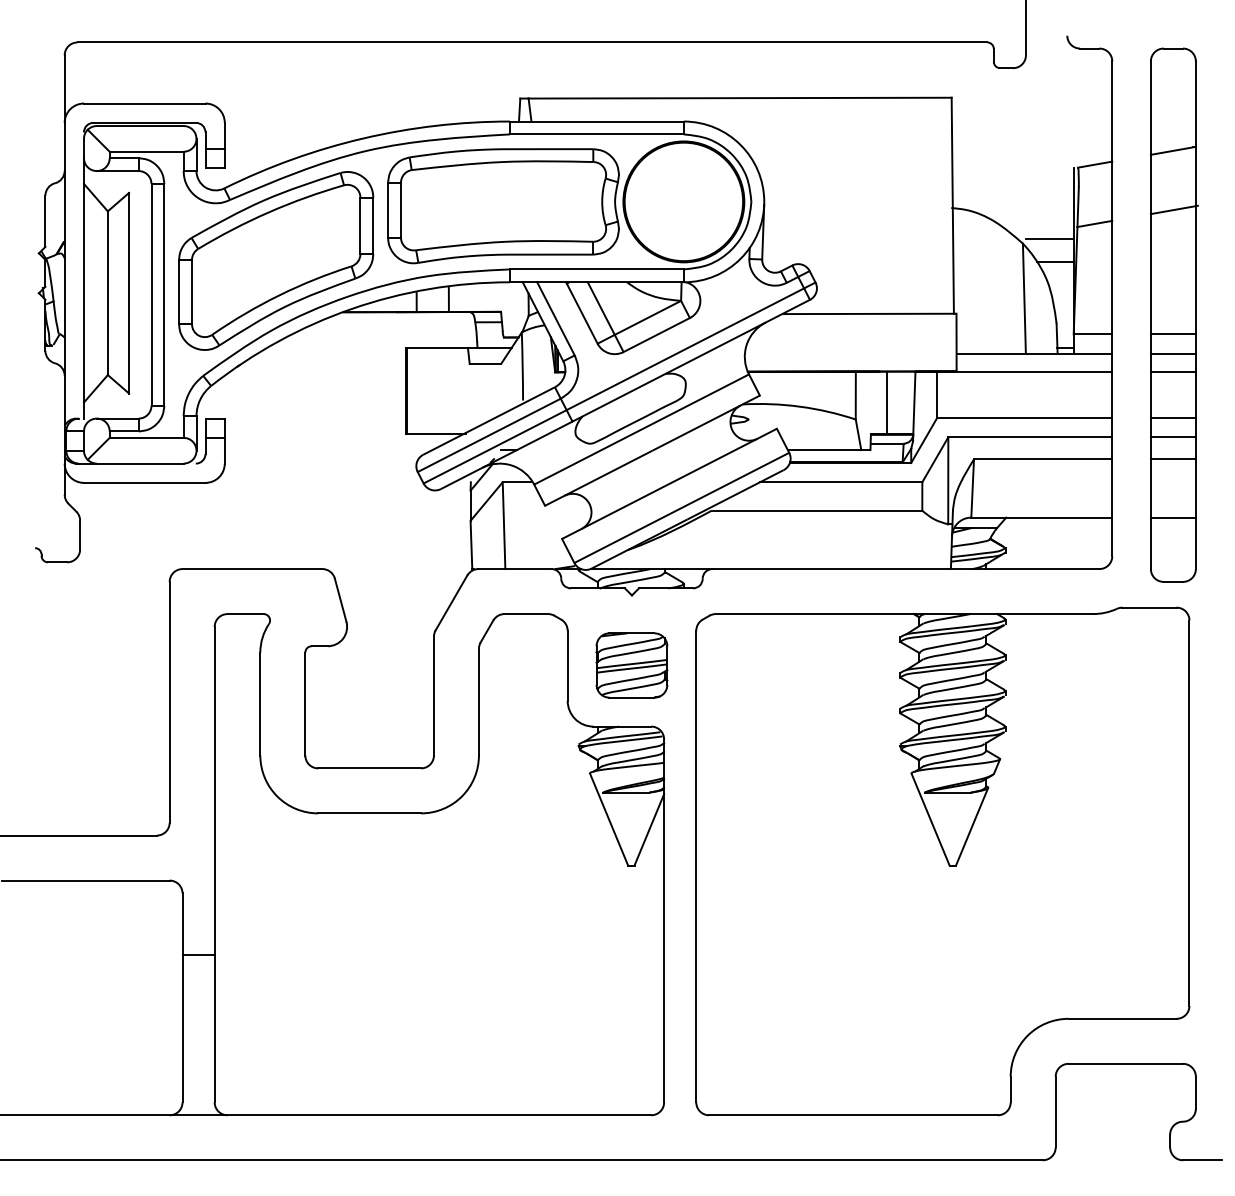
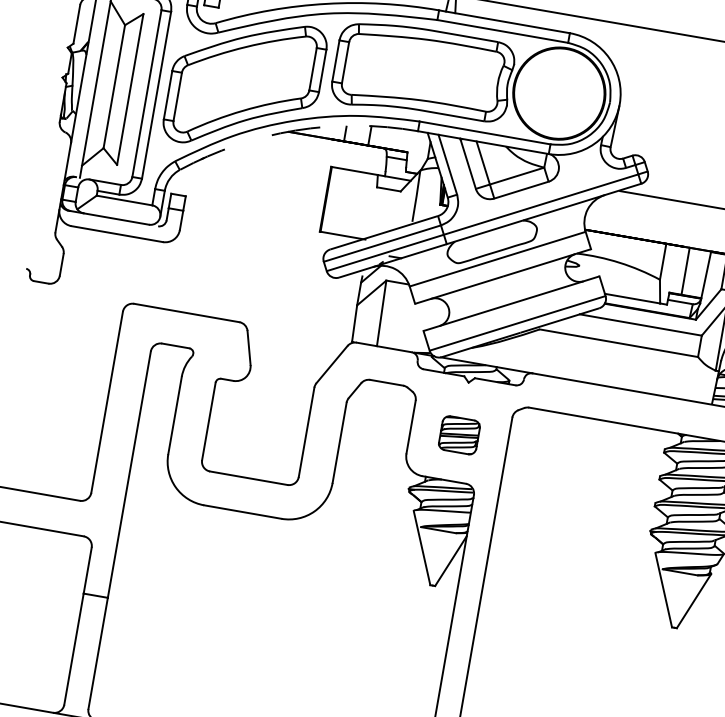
arc: (351, 308) -> (295, 130), solid -> dashed
part: (631, 665) -> (459, 435), size x0.7

